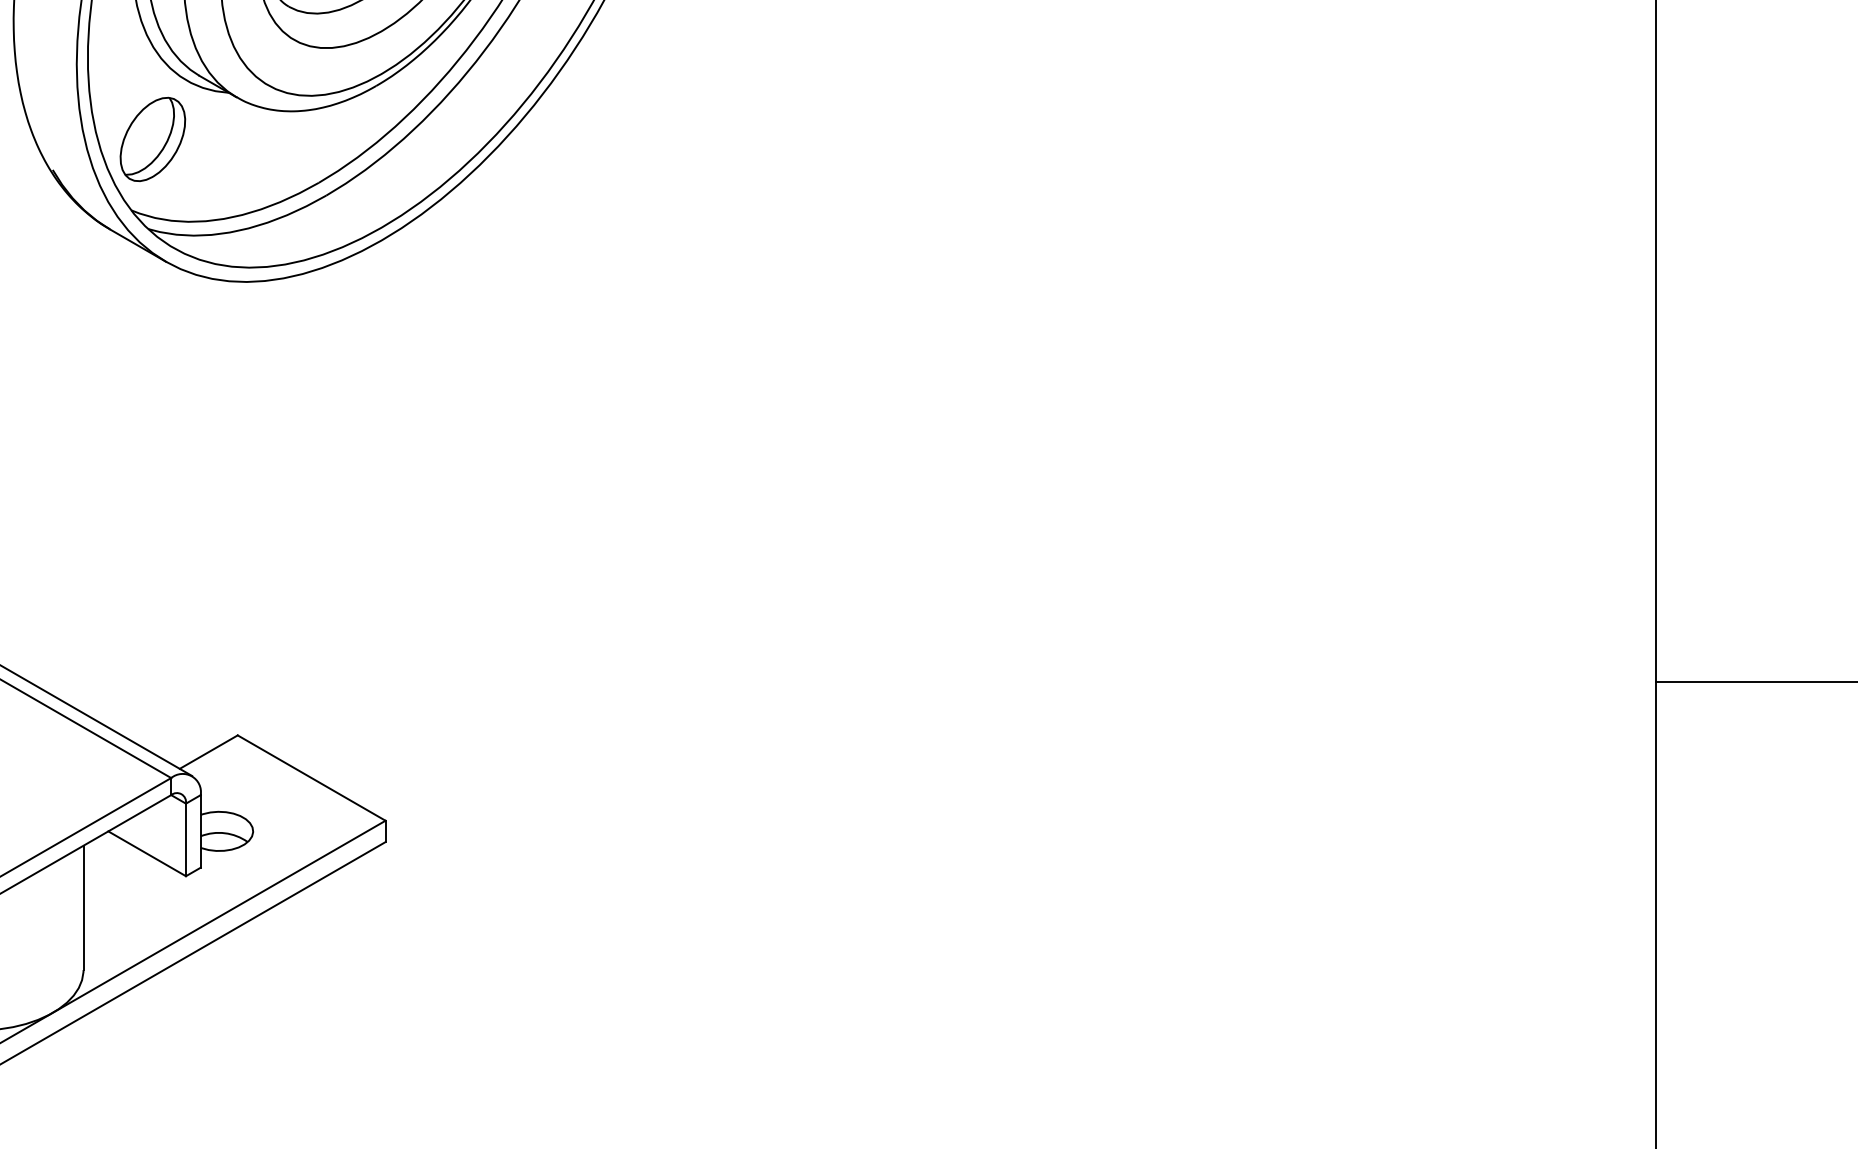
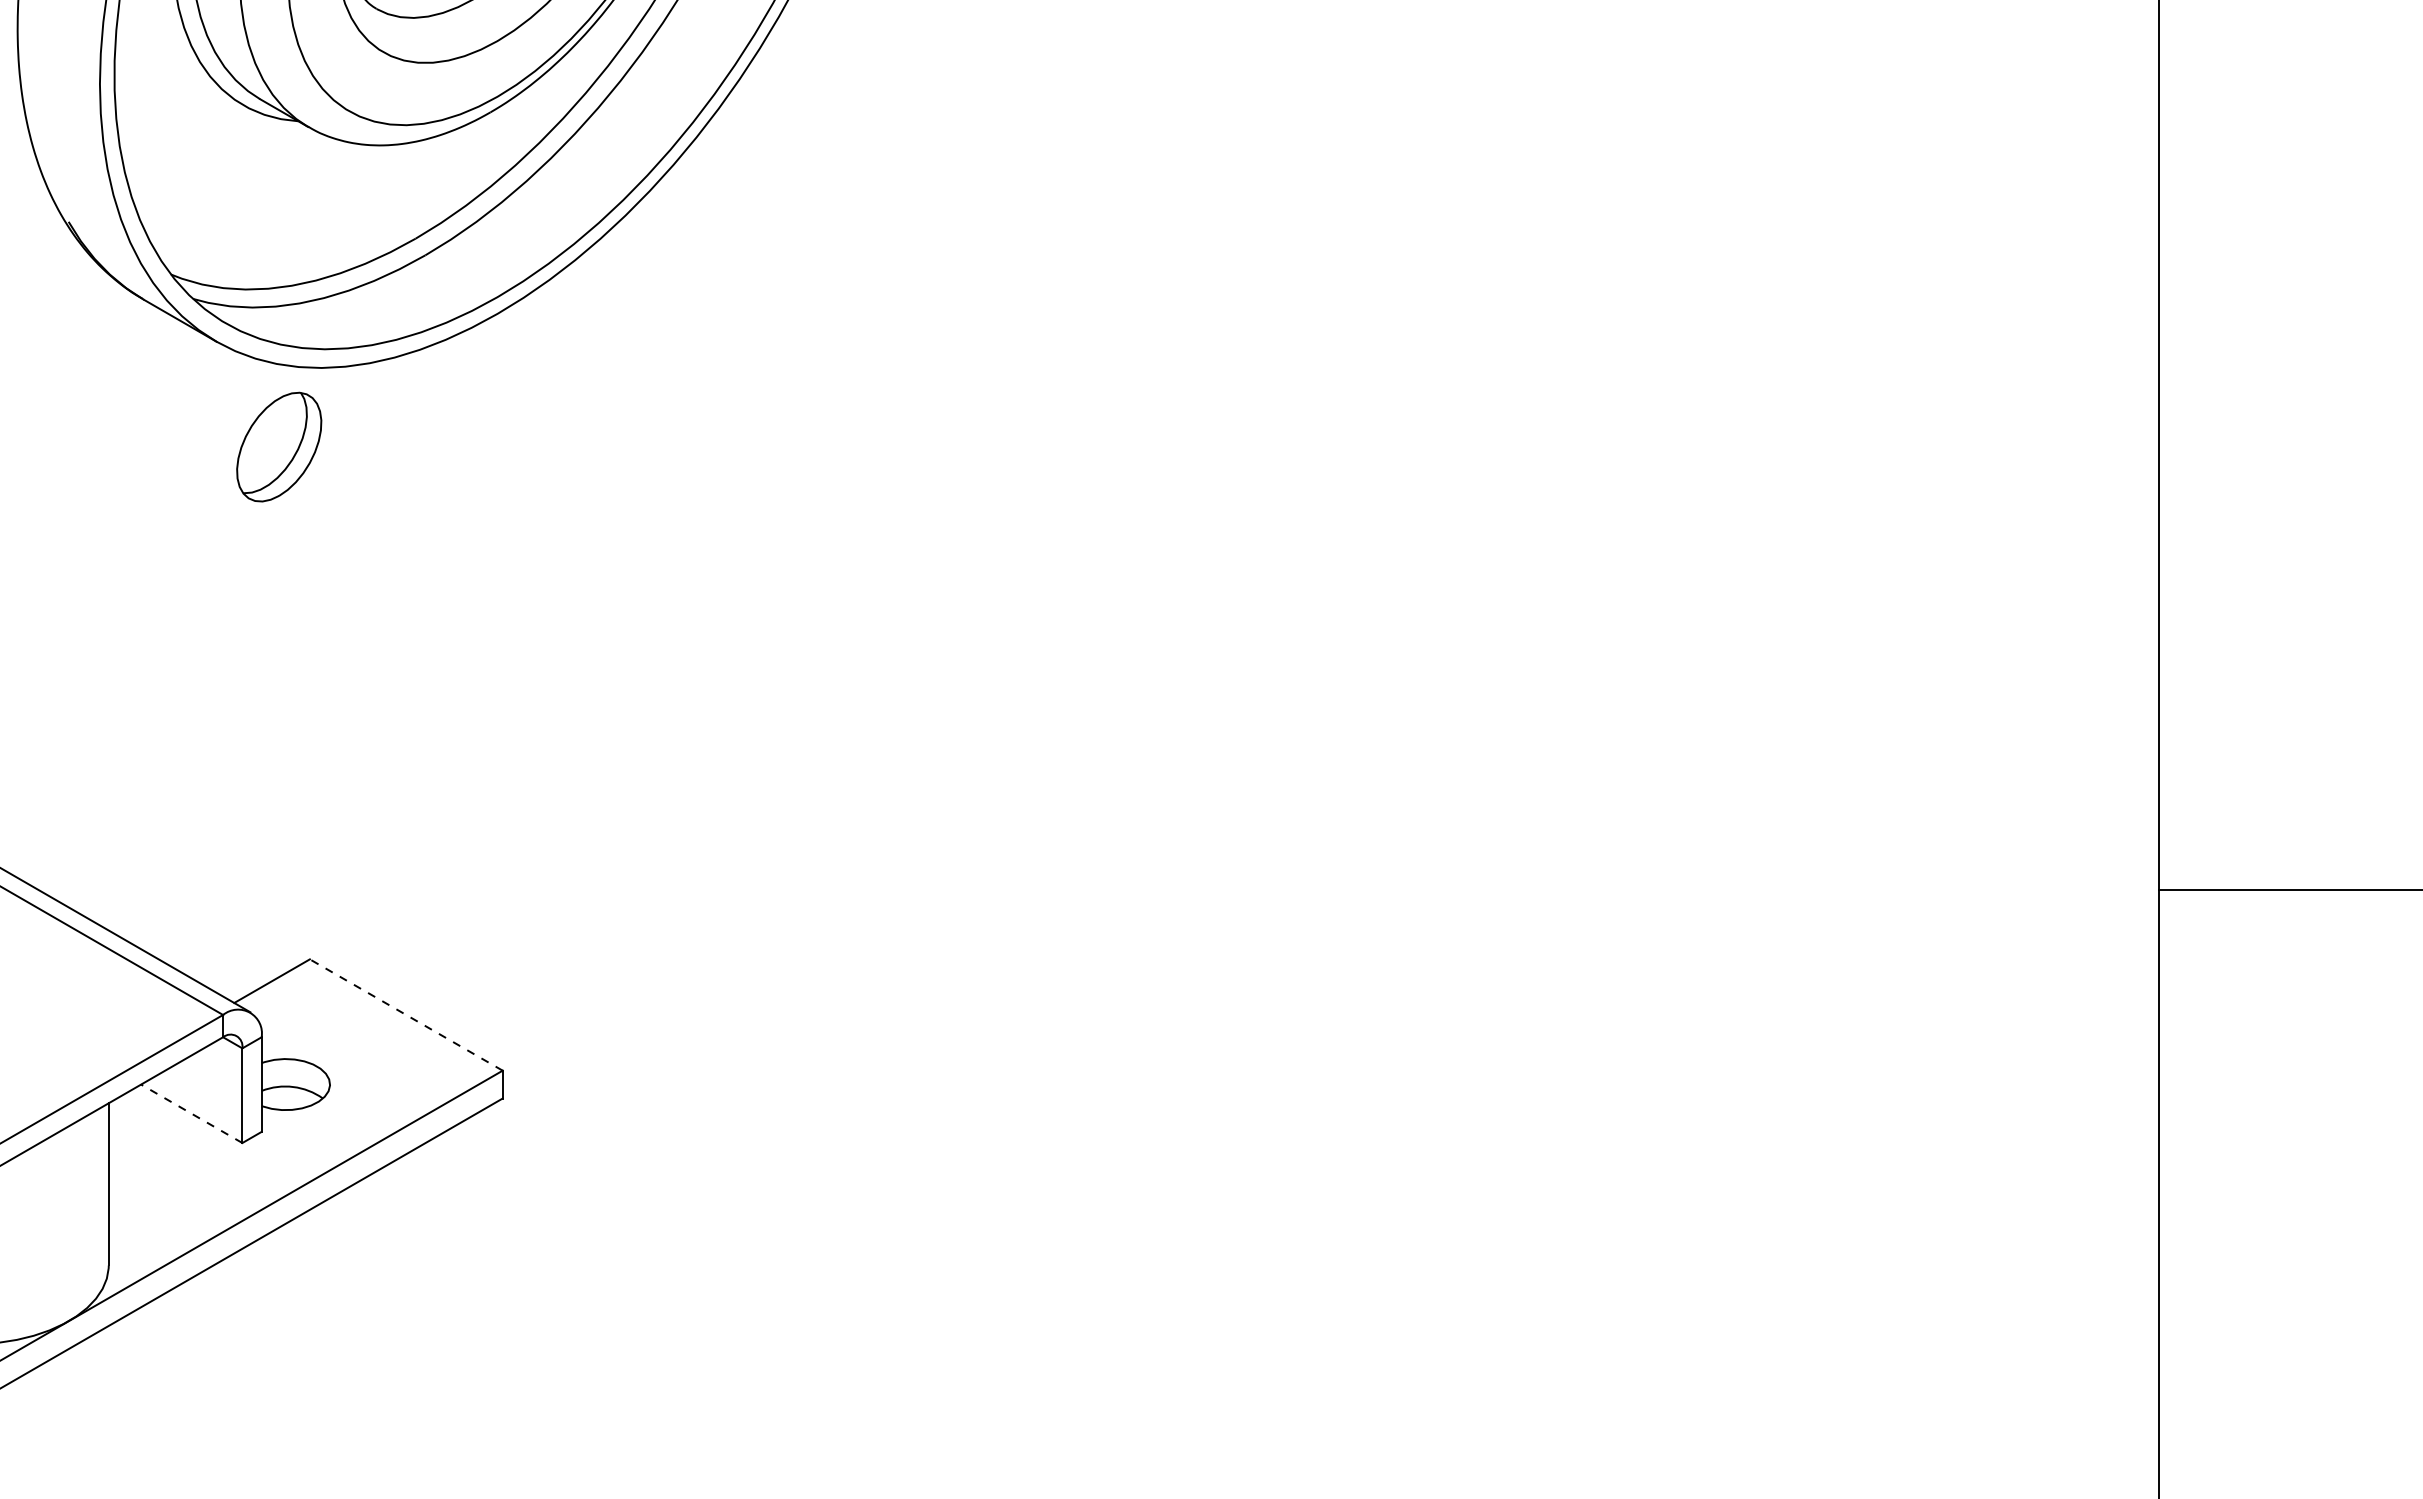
part: (153, 139) -> (279, 446), moved
line: (311, 777) -> (405, 1014), solid -> dashed
line: (146, 853) -> (191, 1113), solid -> dashed

